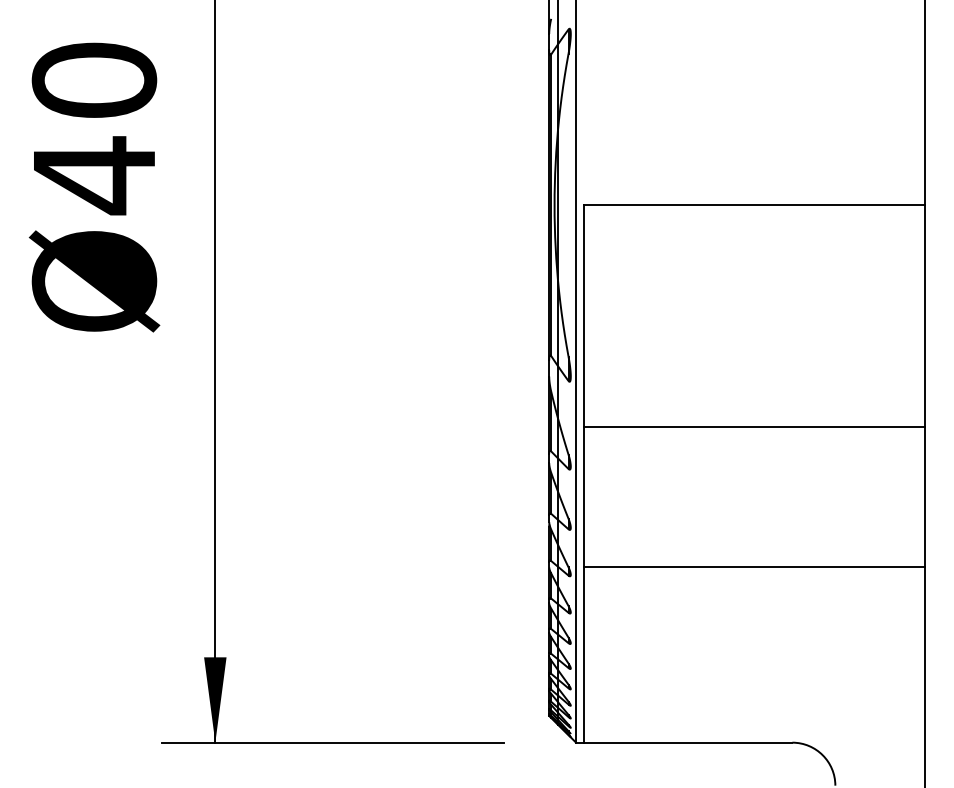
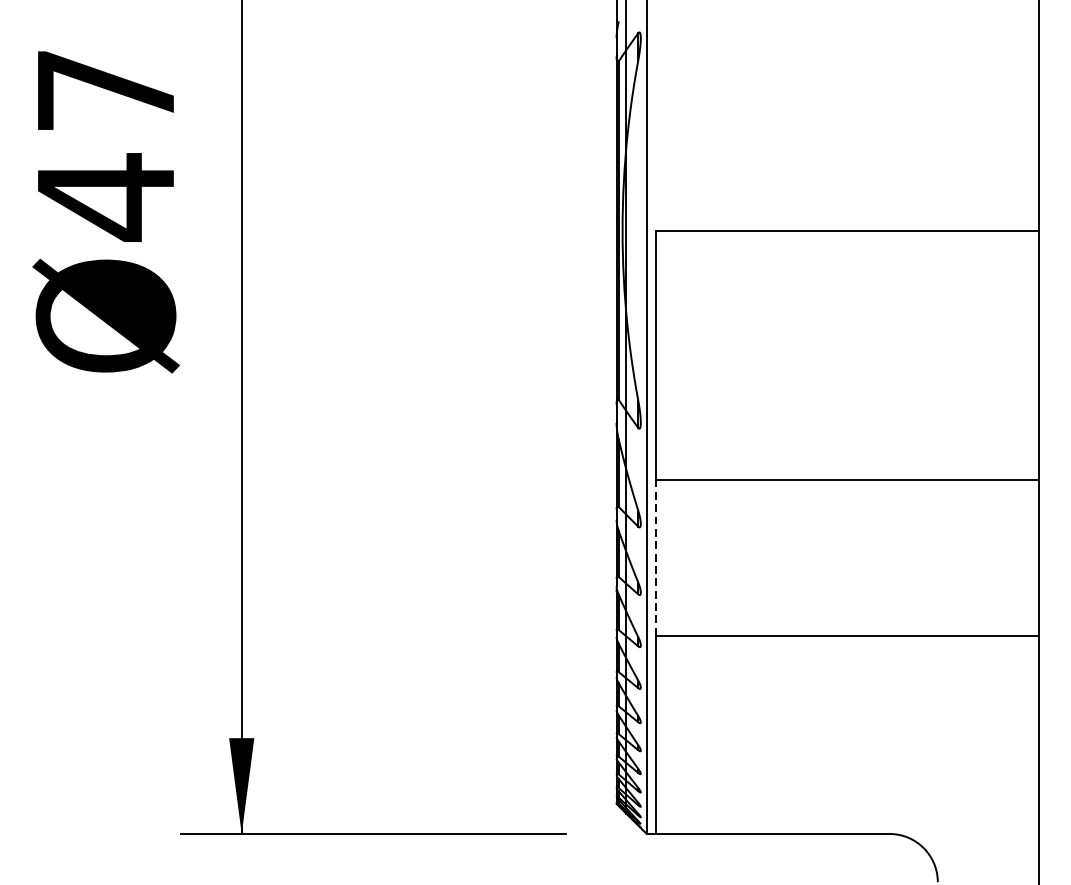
text: (94, 79) -> (106, 89), Ø40 -> Ø47
line: (584, 496) -> (656, 557), solid -> dashed

